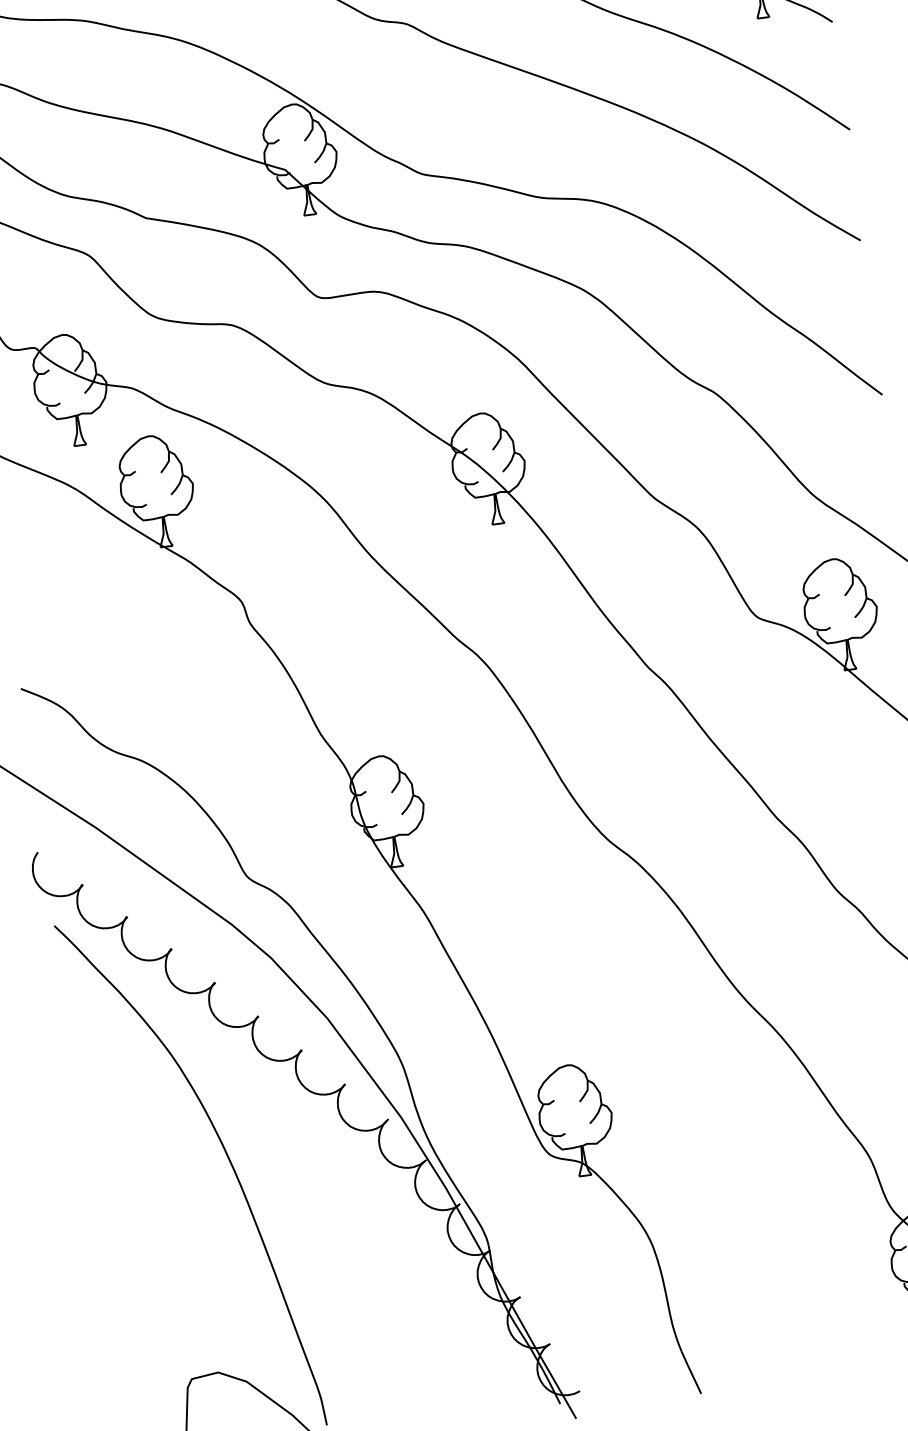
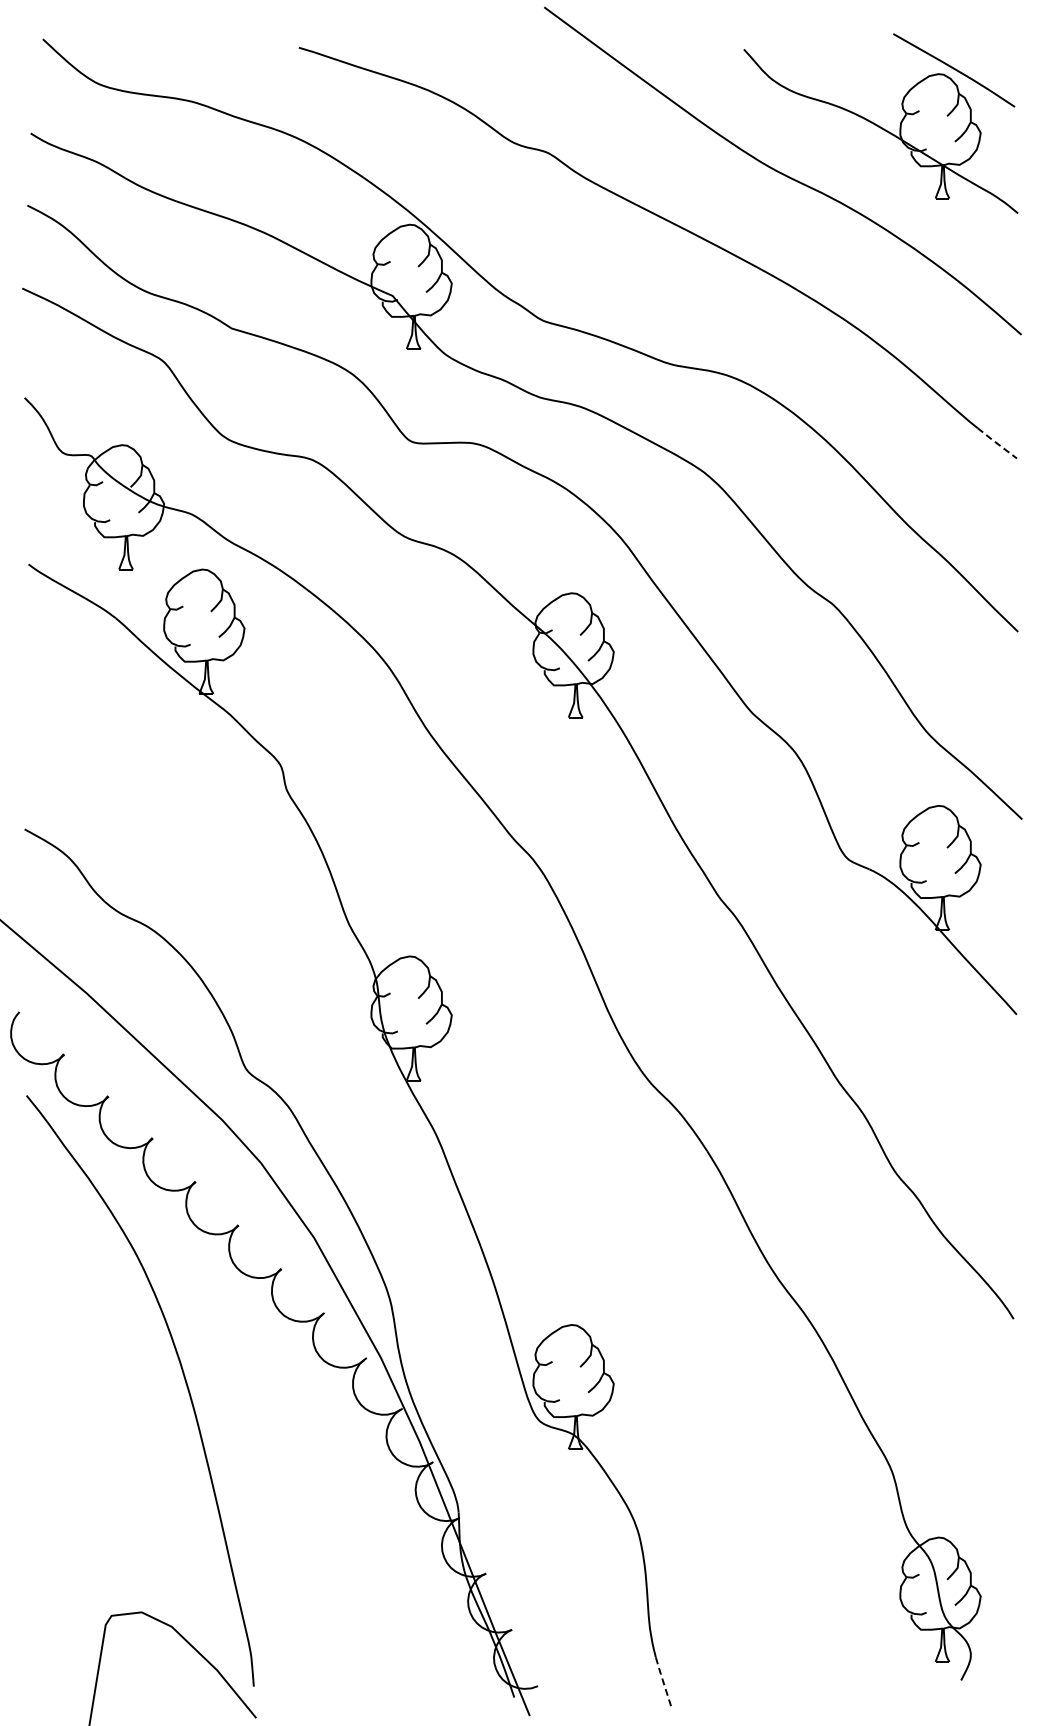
line: (841, 229) -> (997, 443), solid -> dashed
line: (691, 1372) -> (663, 1681), solid -> dashed

